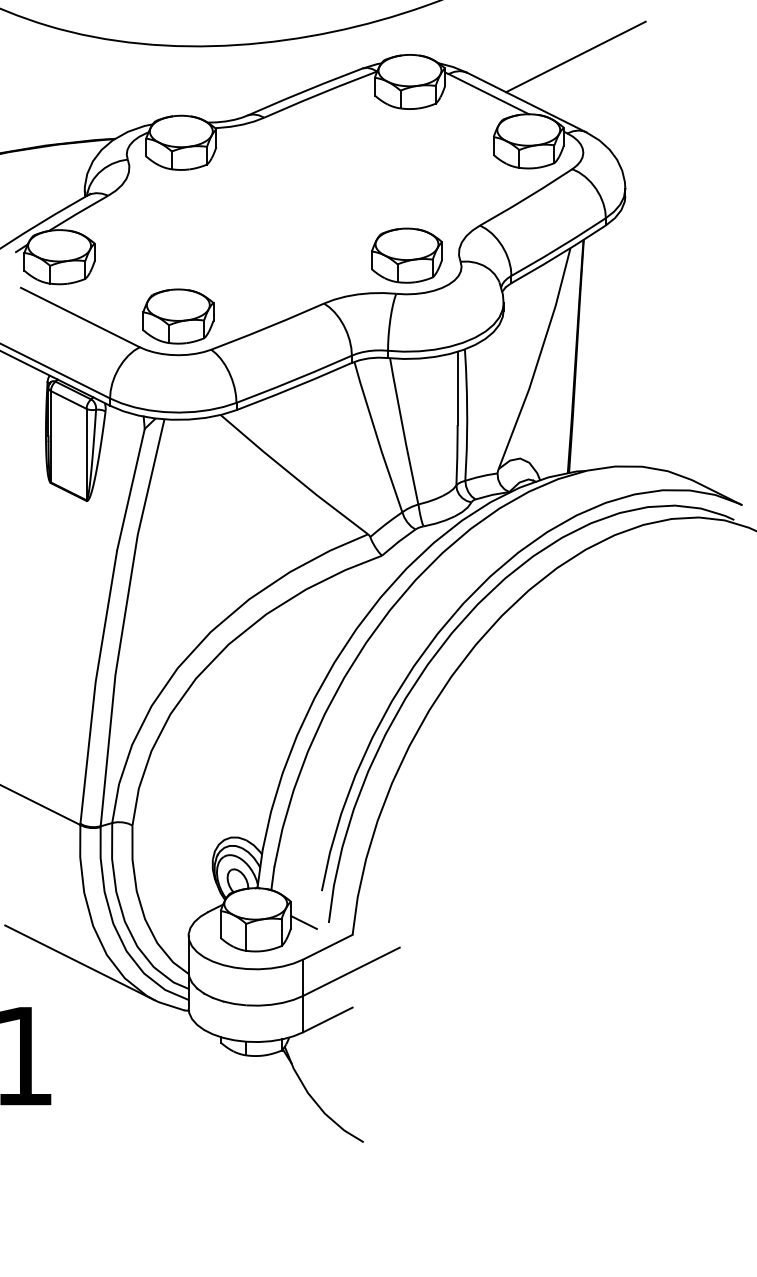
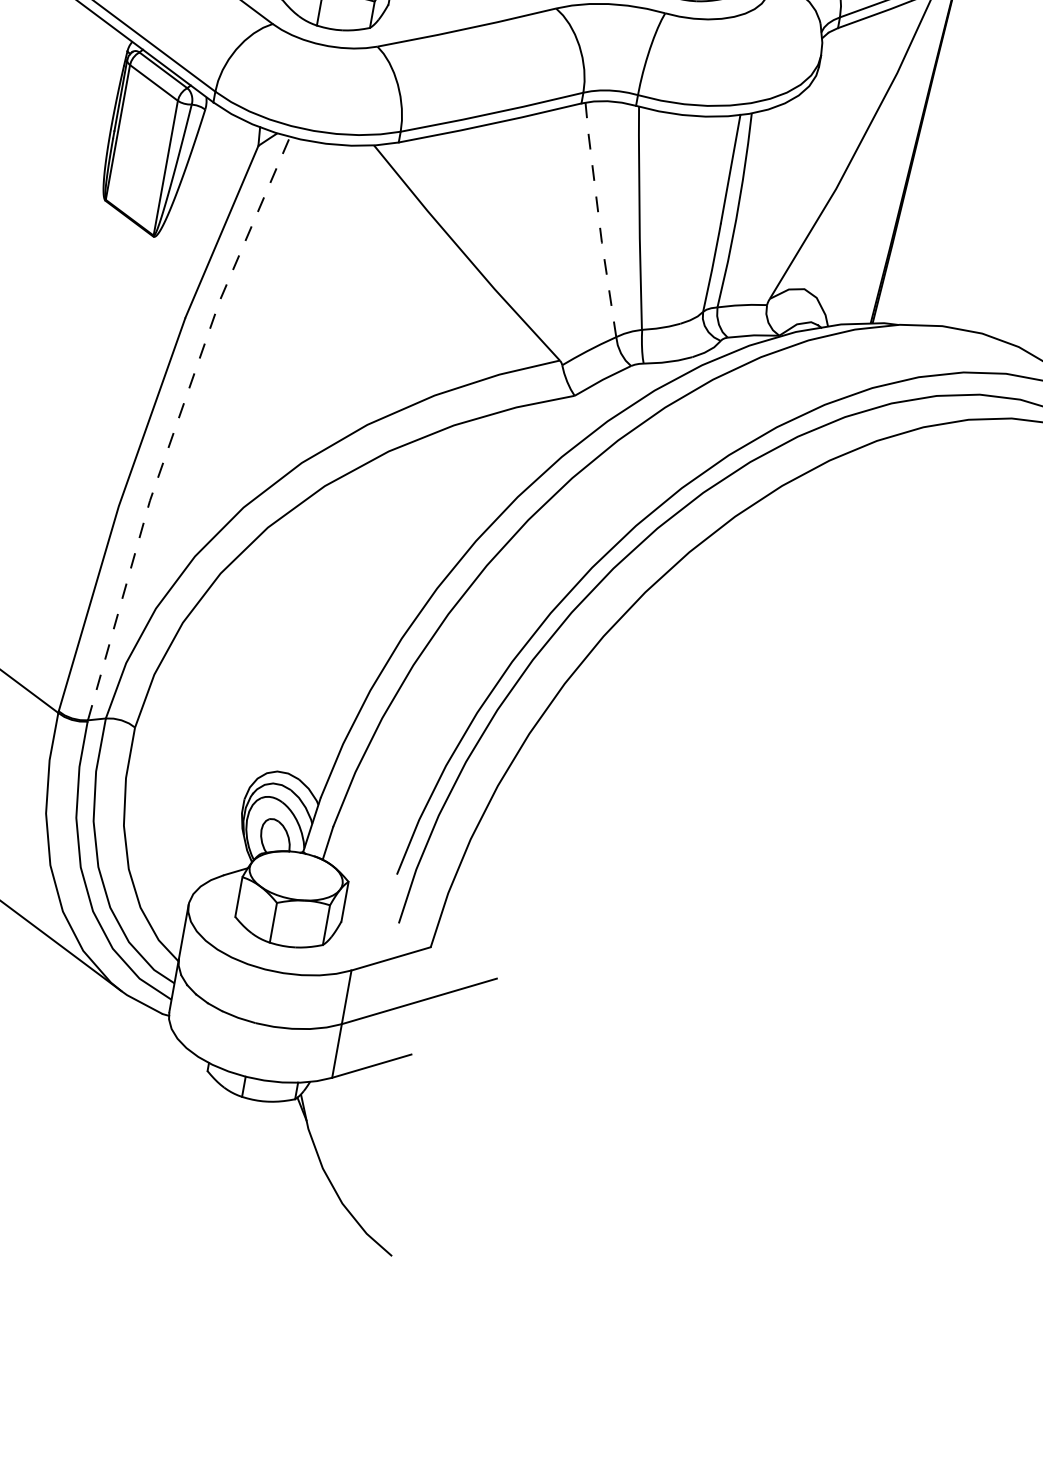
line: (377, 437) -> (599, 220), solid -> dashed
line: (123, 621) -> (175, 424), solid -> dashed
line: (303, 921) -> (361, 914), removed

